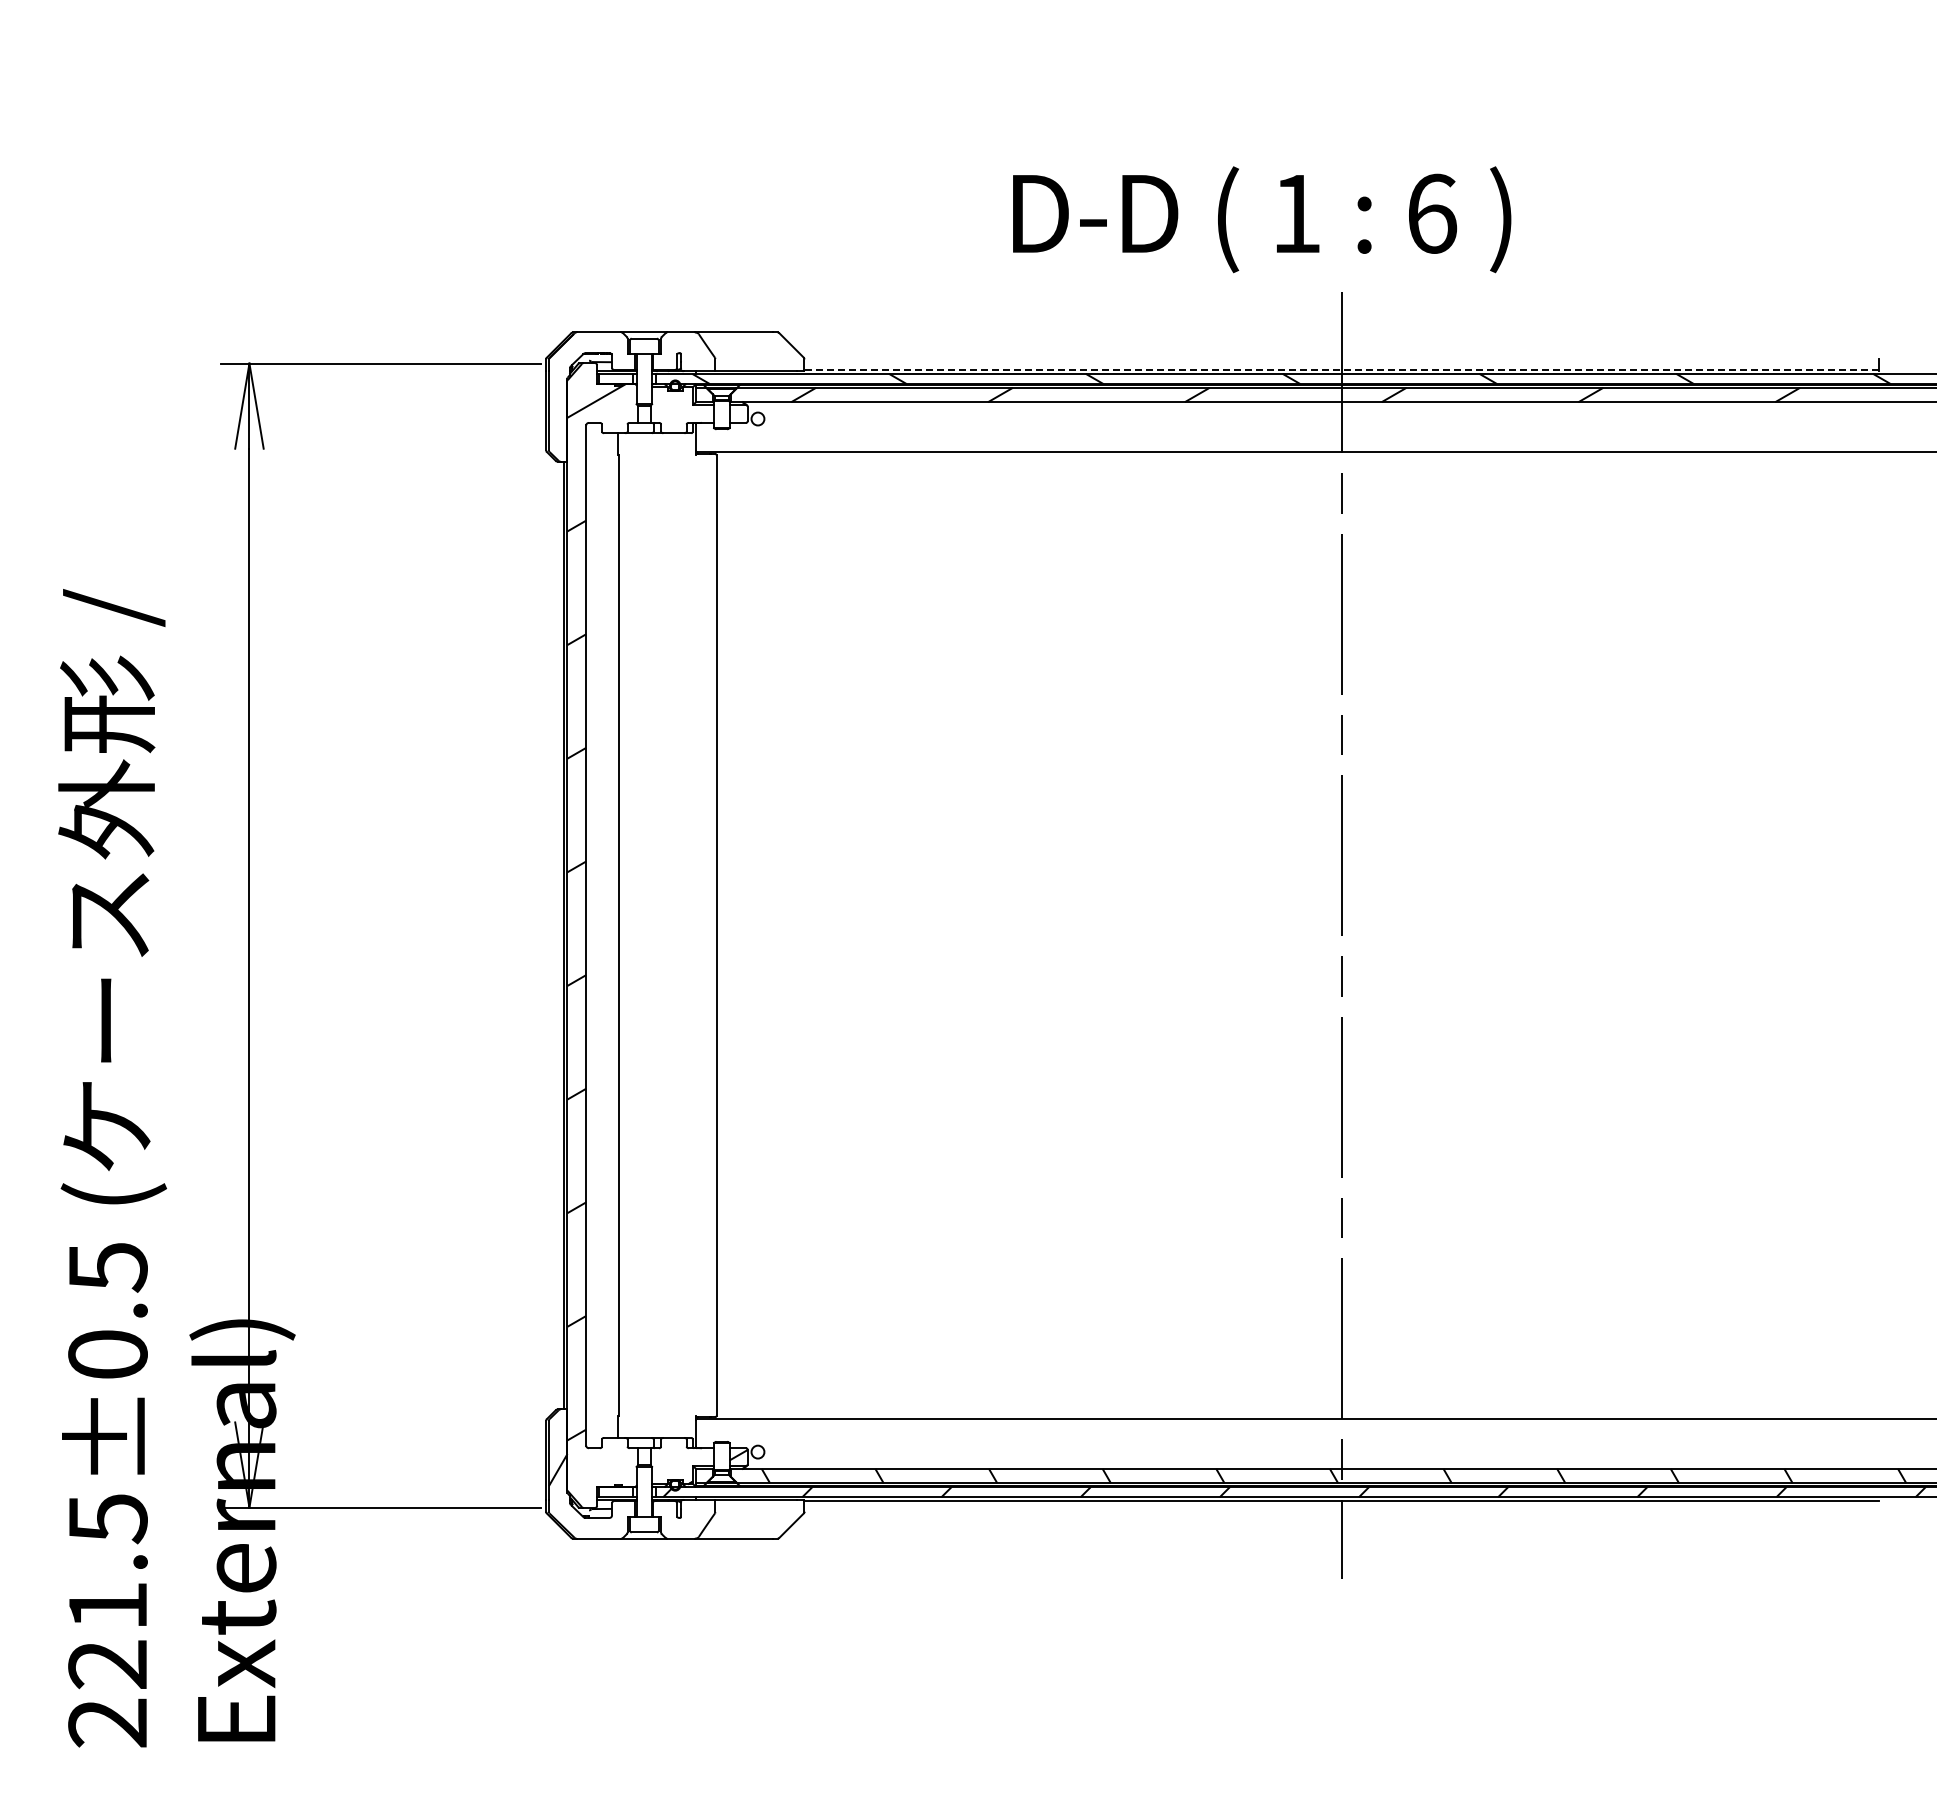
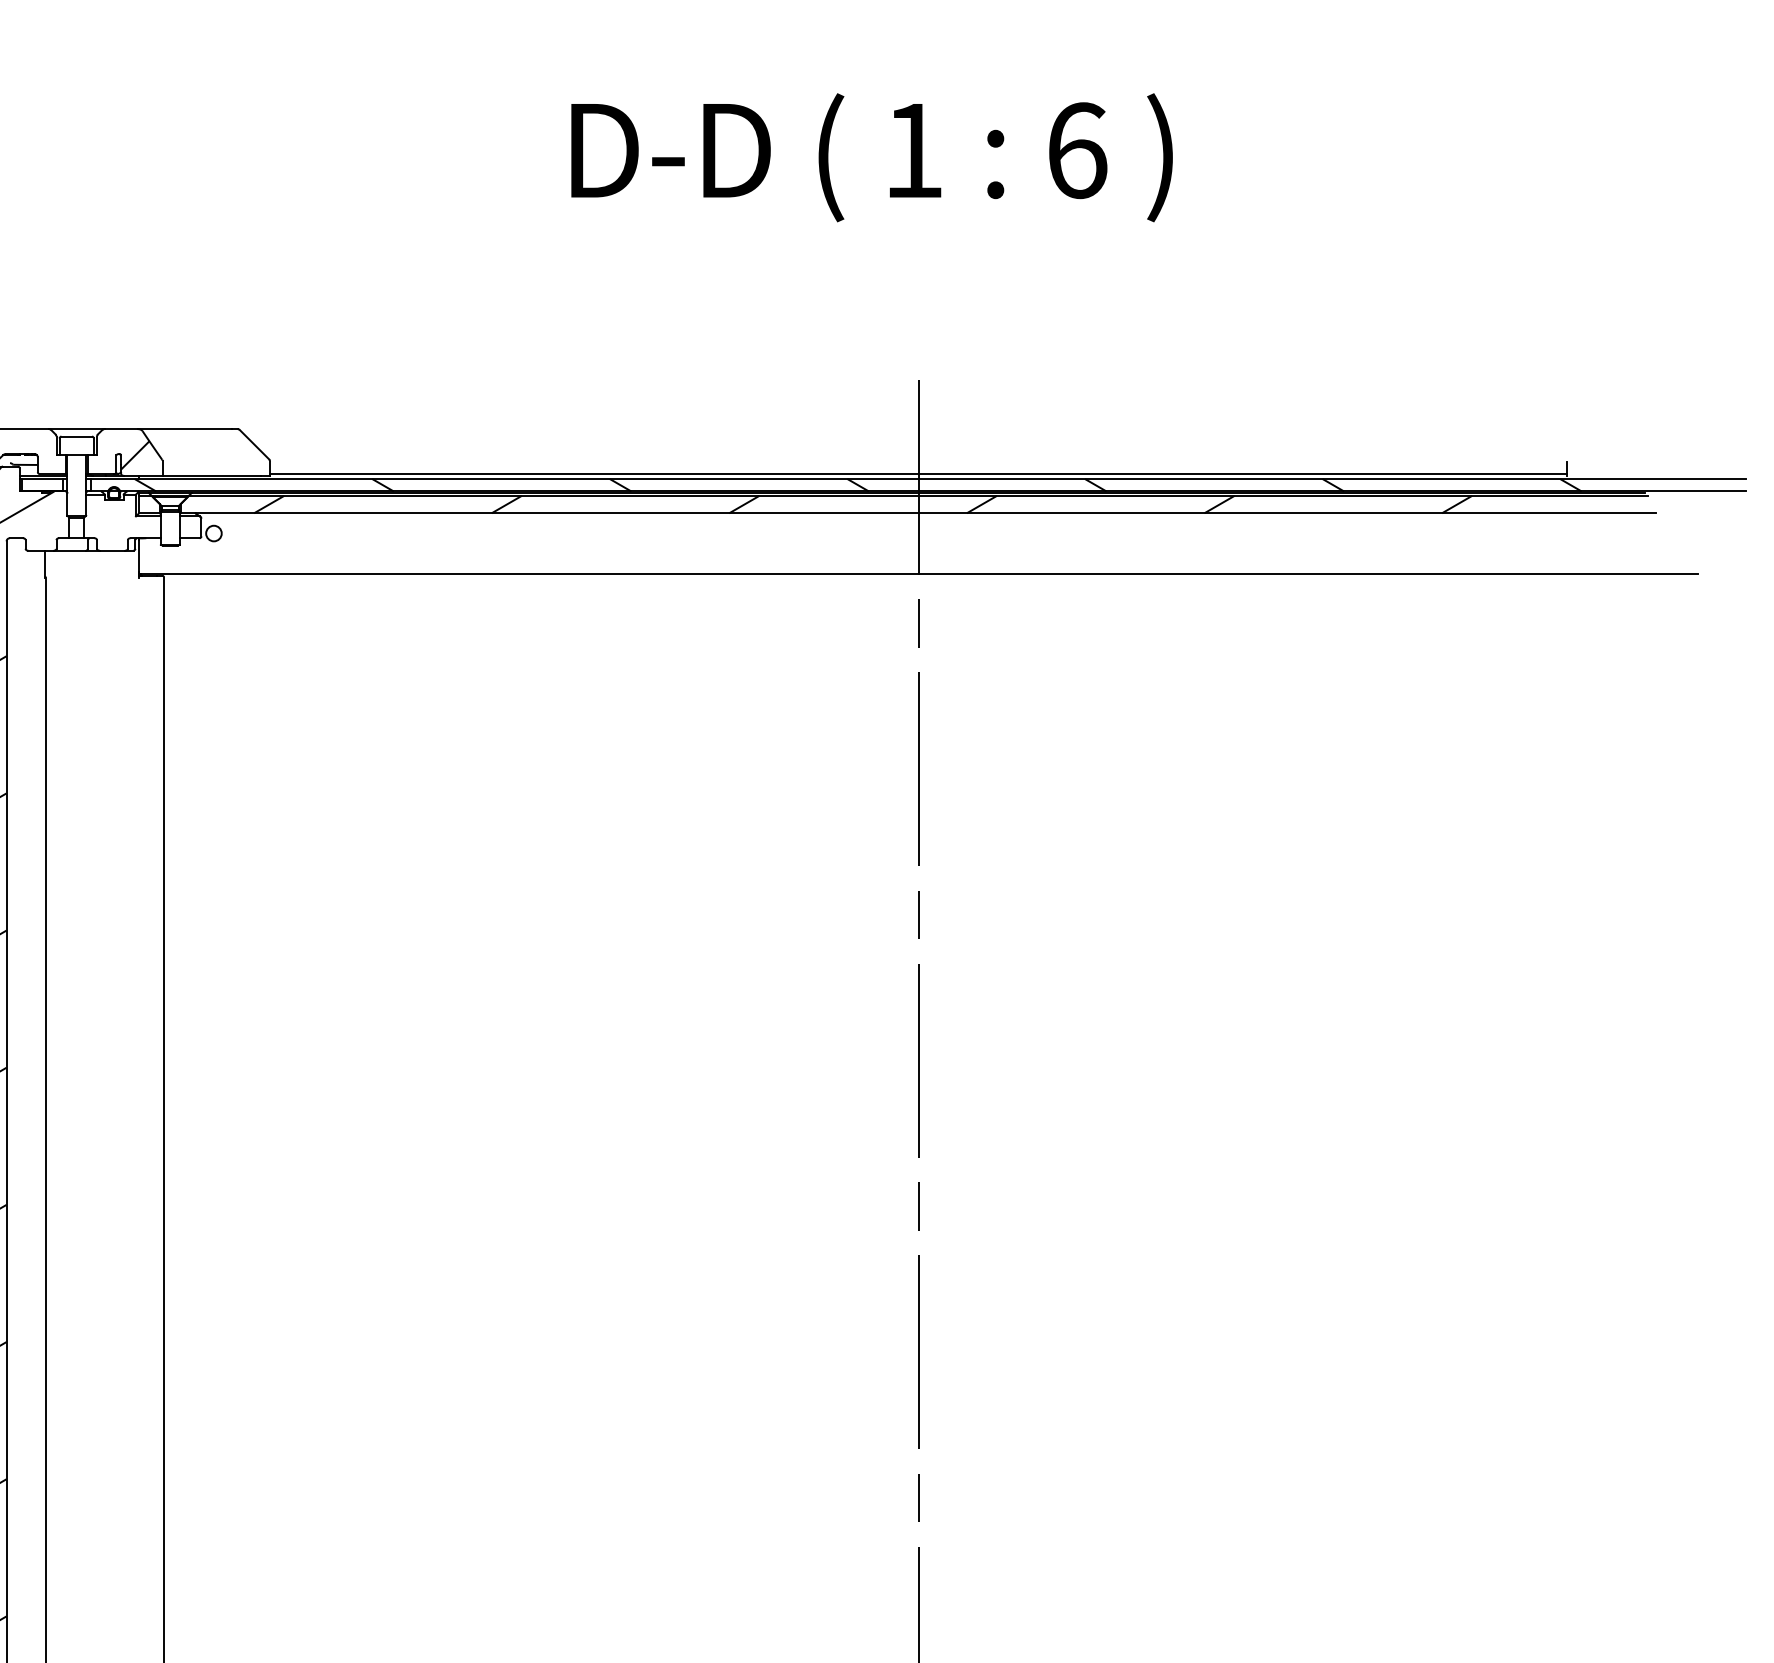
text: (1262, 219) -> (872, 157), moved
hatch: (692, 353) -> (134, 454), added
line: (1341, 369) -> (918, 473), dashed -> solid

